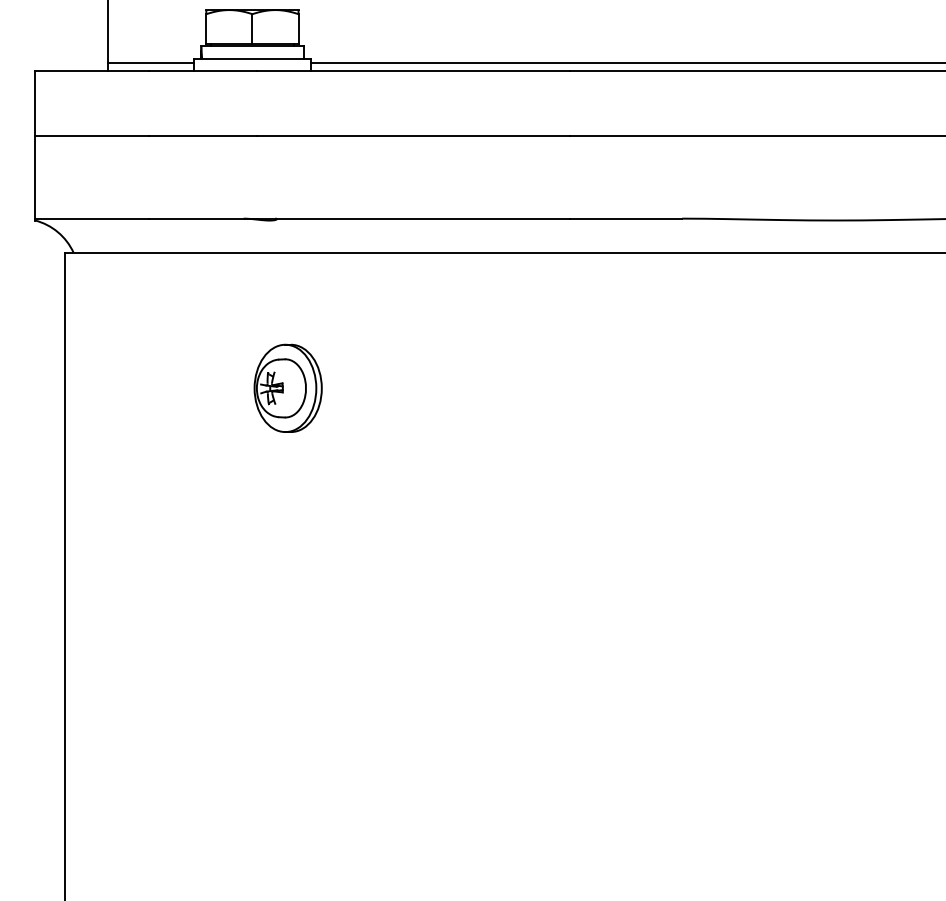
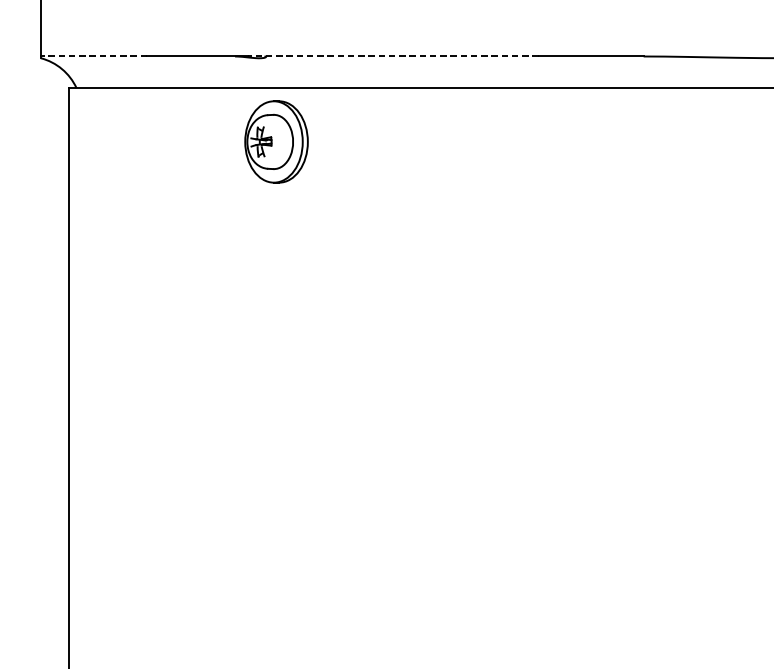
line: (91, 218) -> (93, 56), solid -> dashed
line: (413, 218) -> (393, 56), solid -> dashed
part: (287, 387) -> (275, 141), moved

